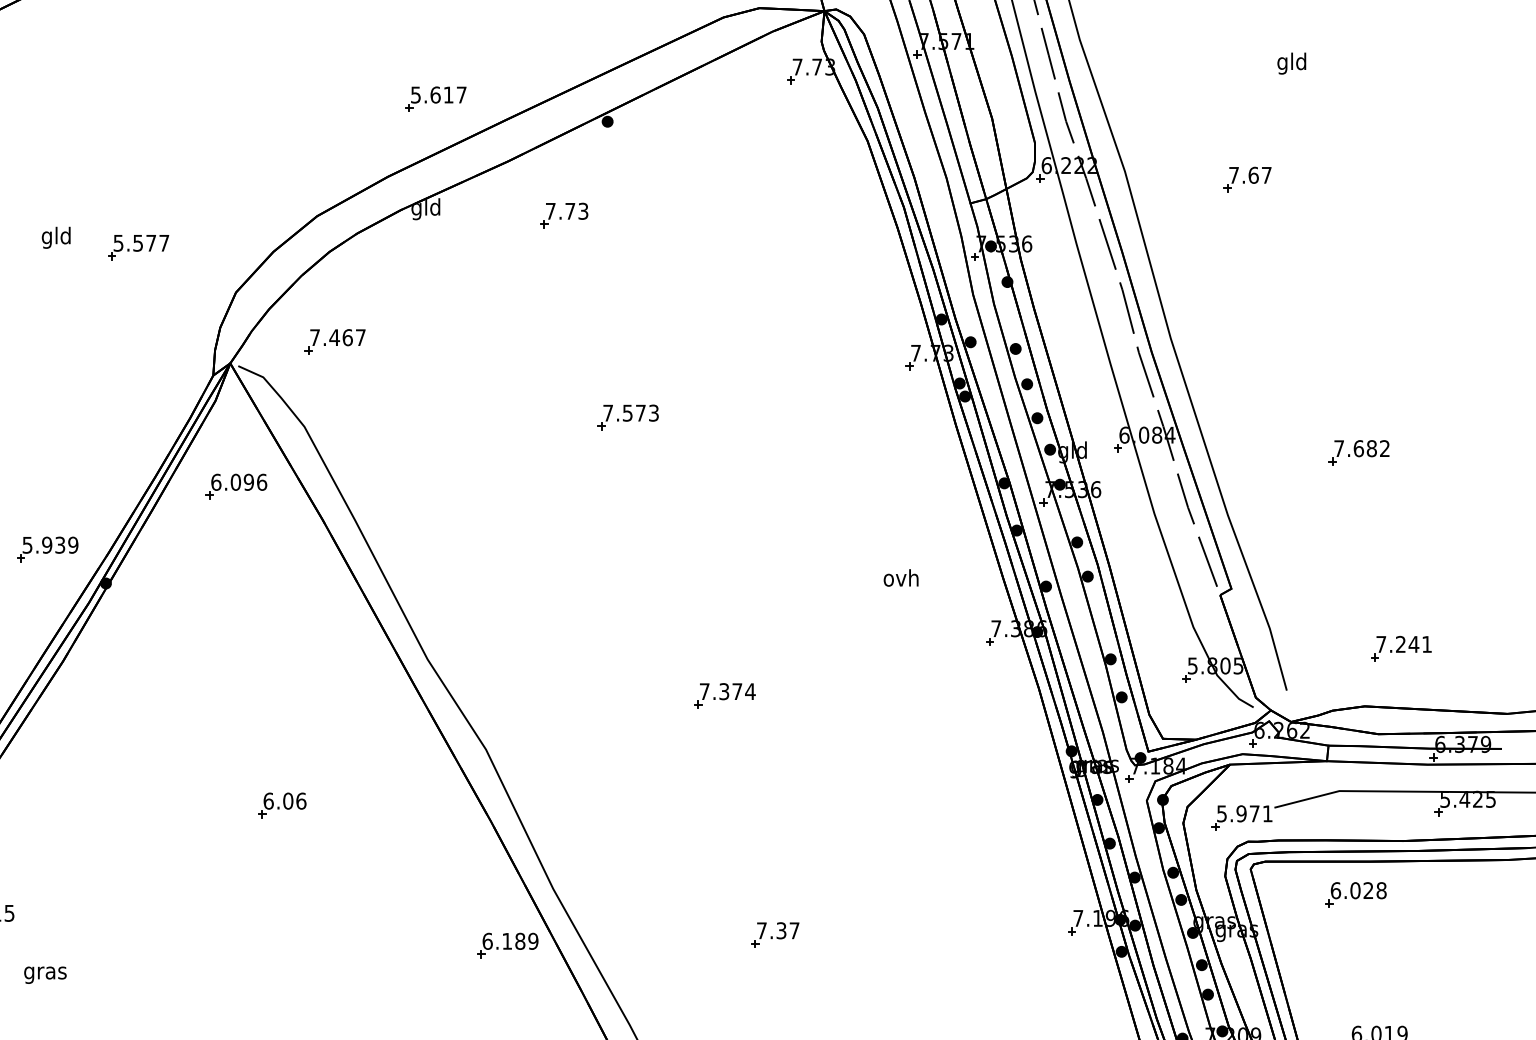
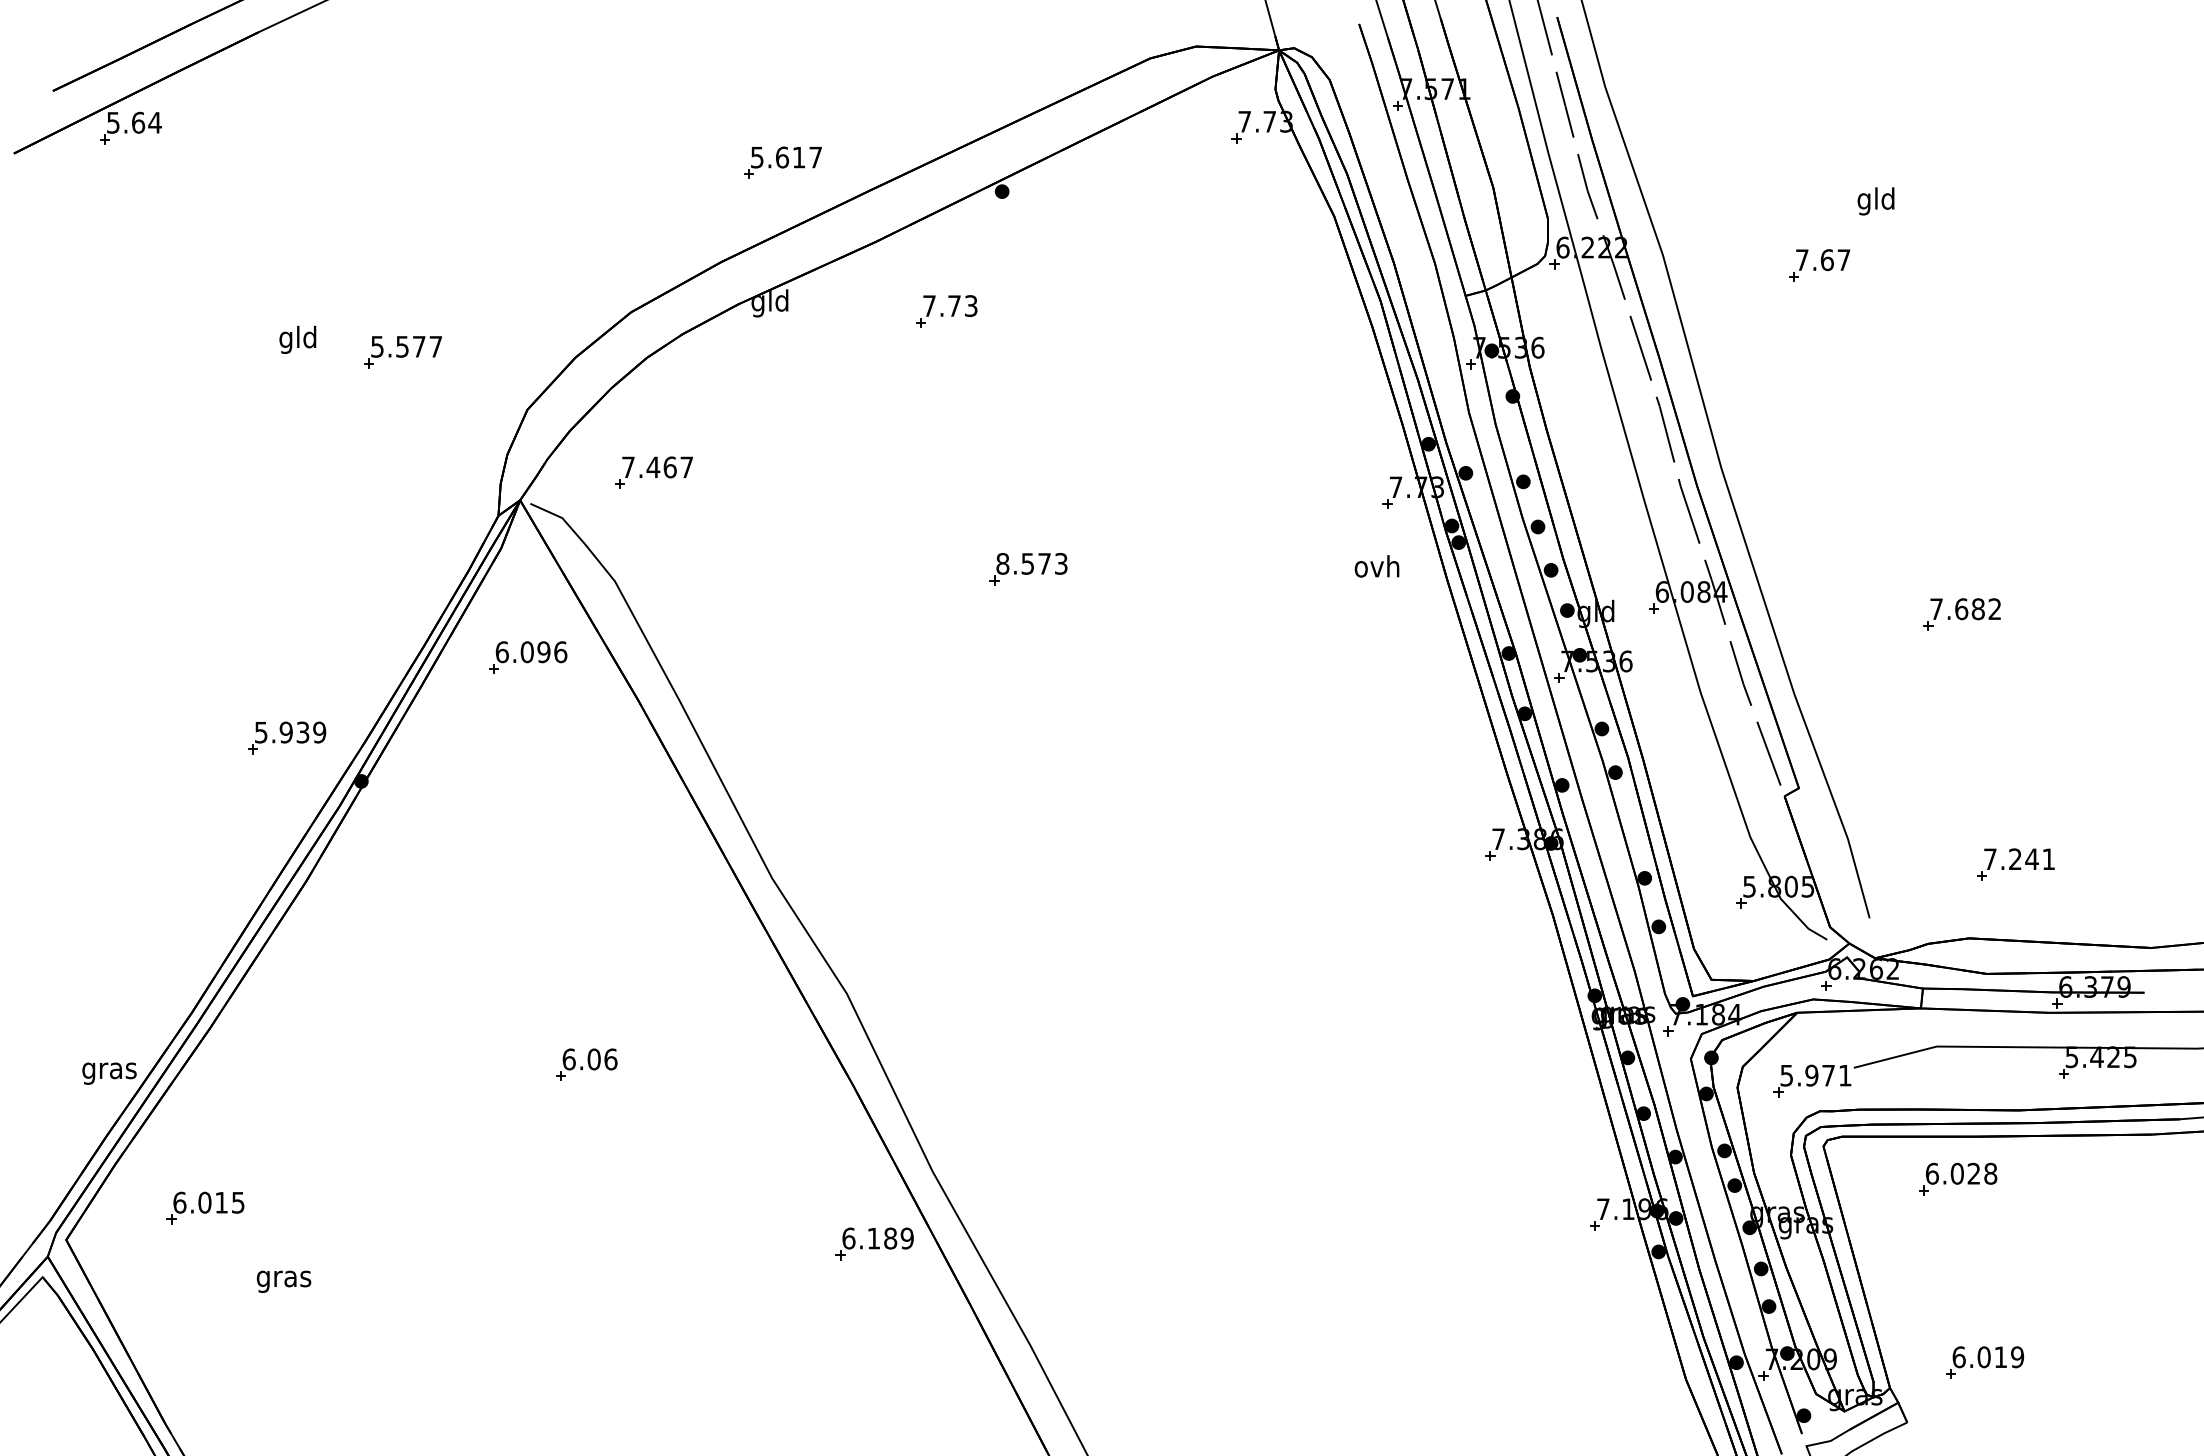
text: (1291, 63) -> (1875, 201), moved
text: (607, 412) -> (1002, 563), 7.573 -> 8.573
text: (900, 578) -> (1376, 566), moved
part: (725, 695) -> (1152, 924), removed
part: (775, 935) -> (1216, 1230), removed

